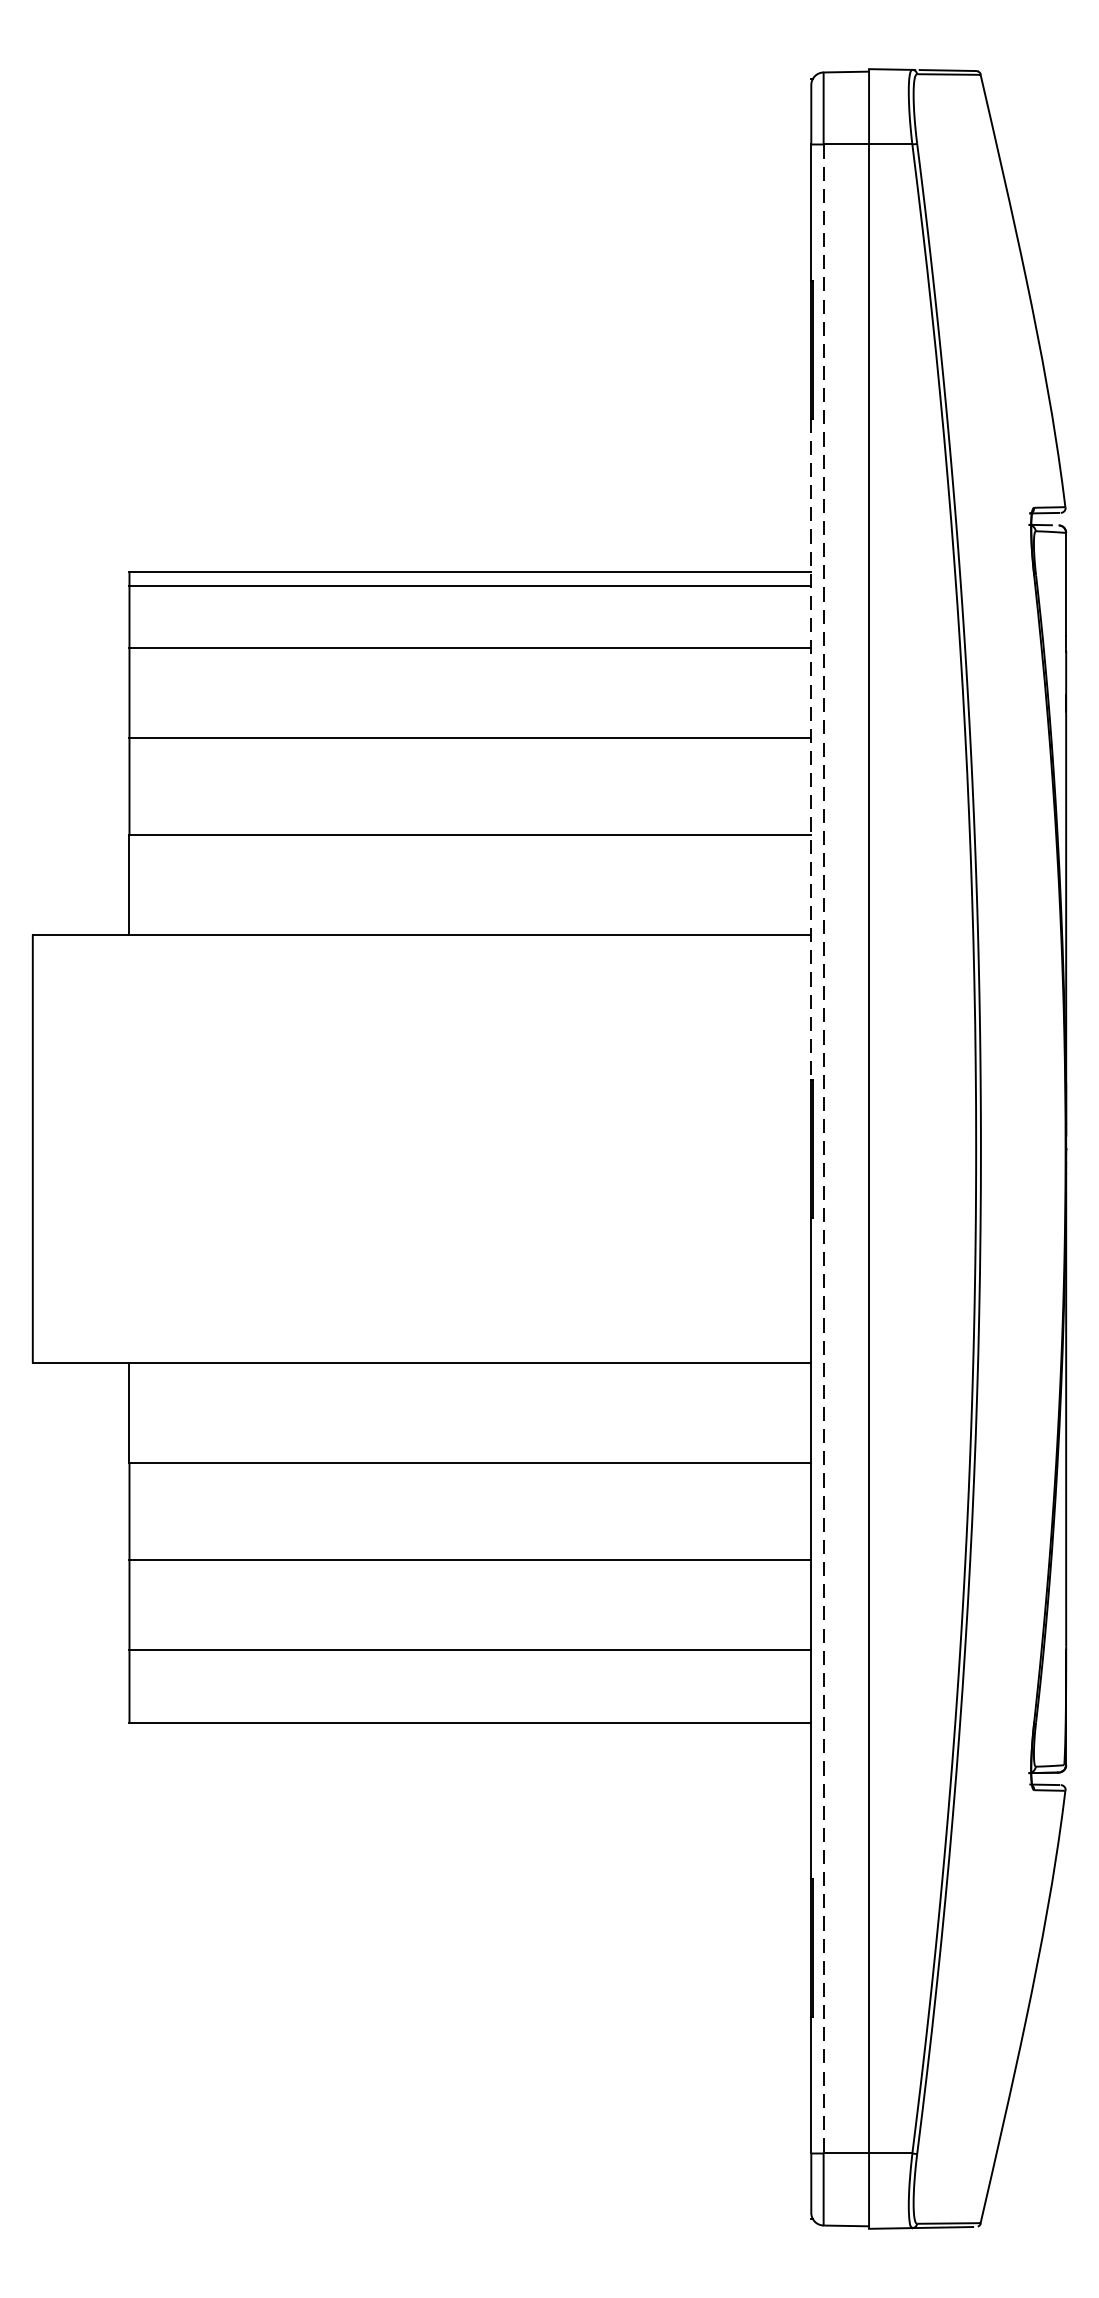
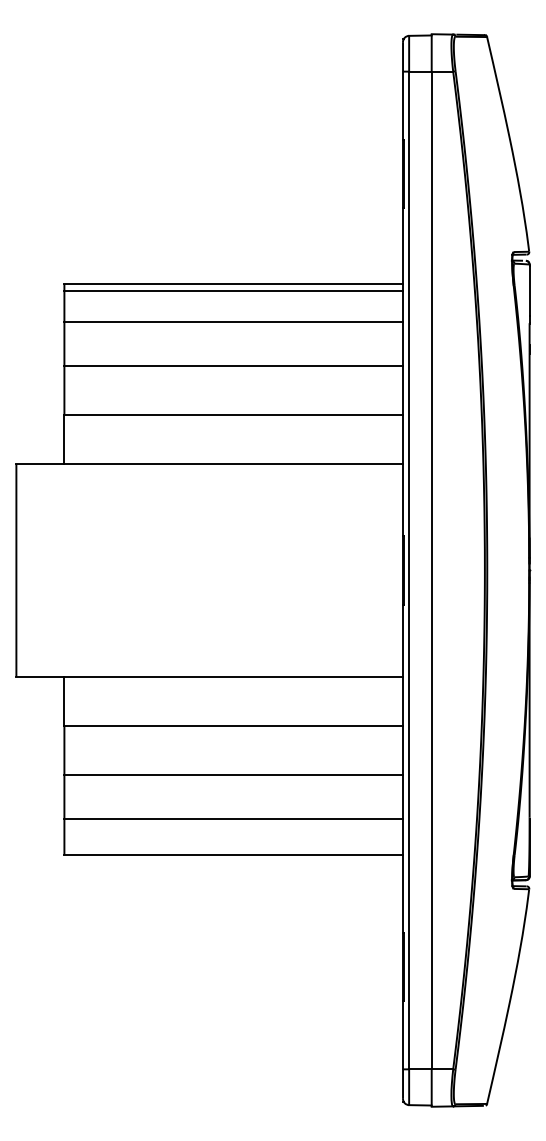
line: (812, 750) -> (403, 372), dashed -> solid
line: (824, 1149) -> (409, 570), dashed -> solid

